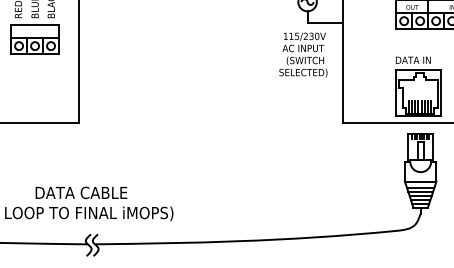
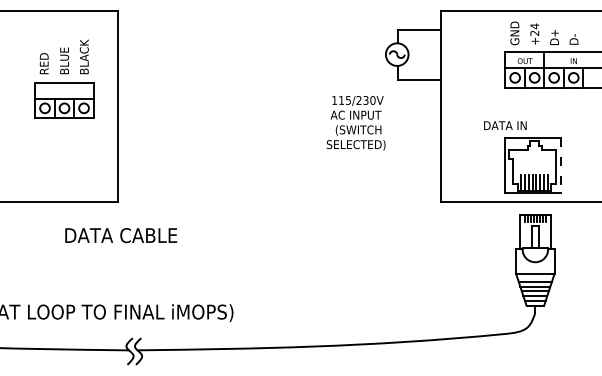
text: (302, 55) -> (355, 123), moved
text: (413, 60) -> (505, 125), moved
line: (441, 92) -> (560, 165), solid -> dashed
text: (81, 192) -> (121, 235), moved

